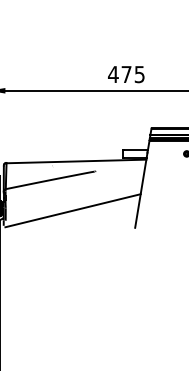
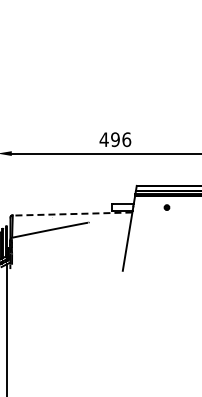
text: (133, 74) -> (121, 139), 475 -> 496
line: (76, 161) -> (72, 214), solid -> dashed
line: (72, 211) -> (69, 256), removed

